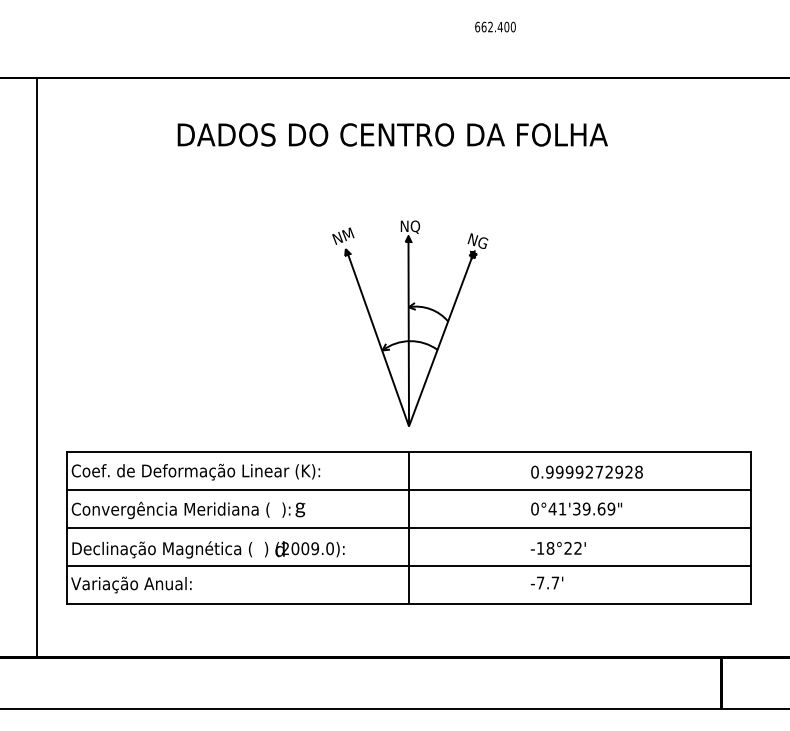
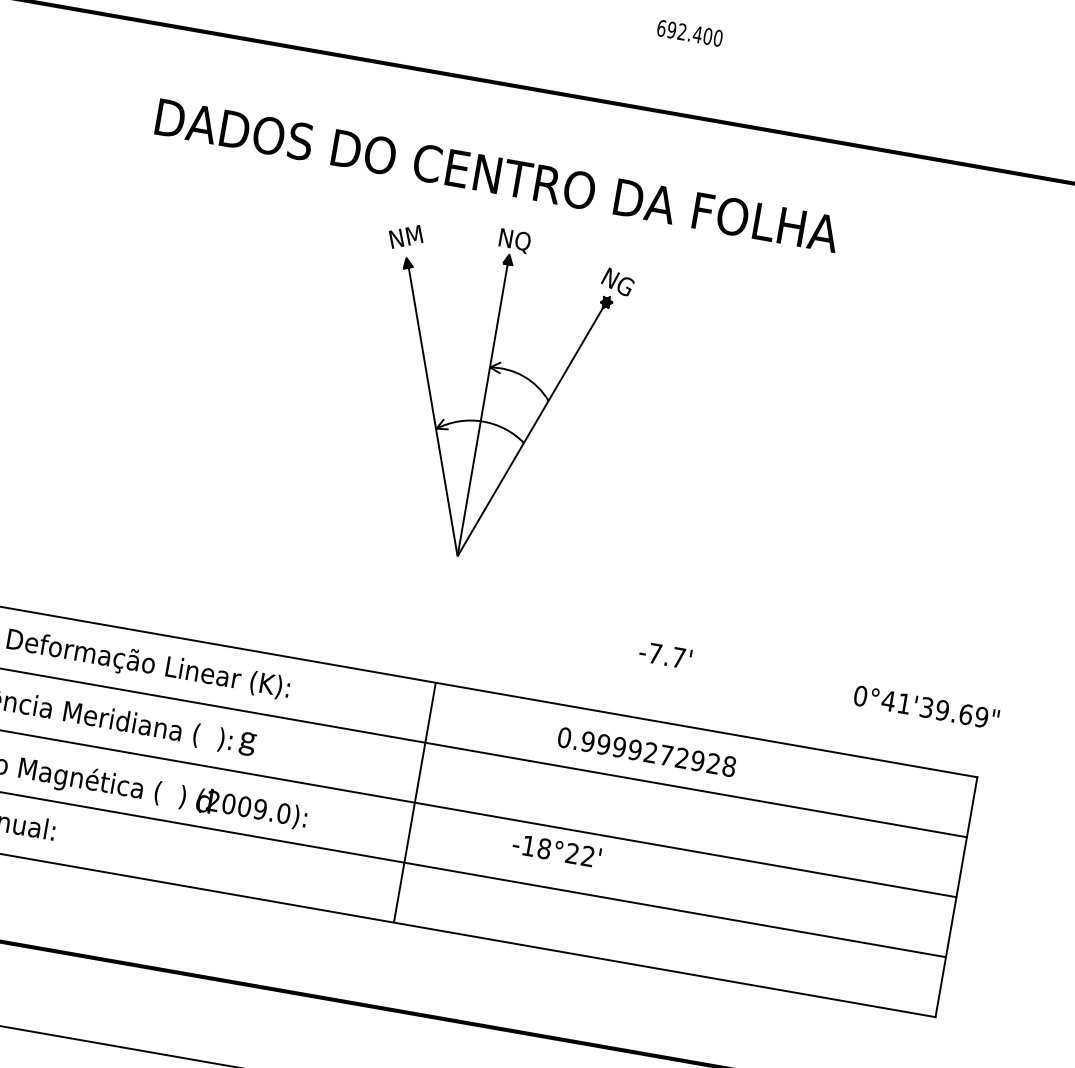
text: (483, 26) -> (671, 29), 662.400 -> 692.400
part: (410, 323) -> (488, 393), moved
text: (586, 471) -> (646, 750), moved
text: (576, 508) -> (926, 706), moved
text: (558, 548) -> (557, 851), moved
text: (546, 582) -> (664, 654), moved

